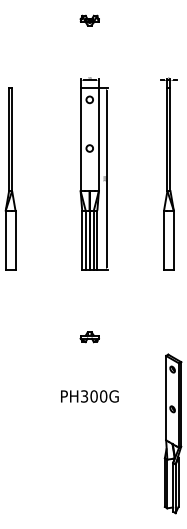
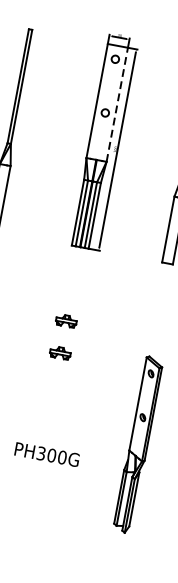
line: (98, 139) -> (116, 104), solid -> dashed
part: (89, 366) -> (60, 353), added
text: (89, 396) -> (46, 454), moved

